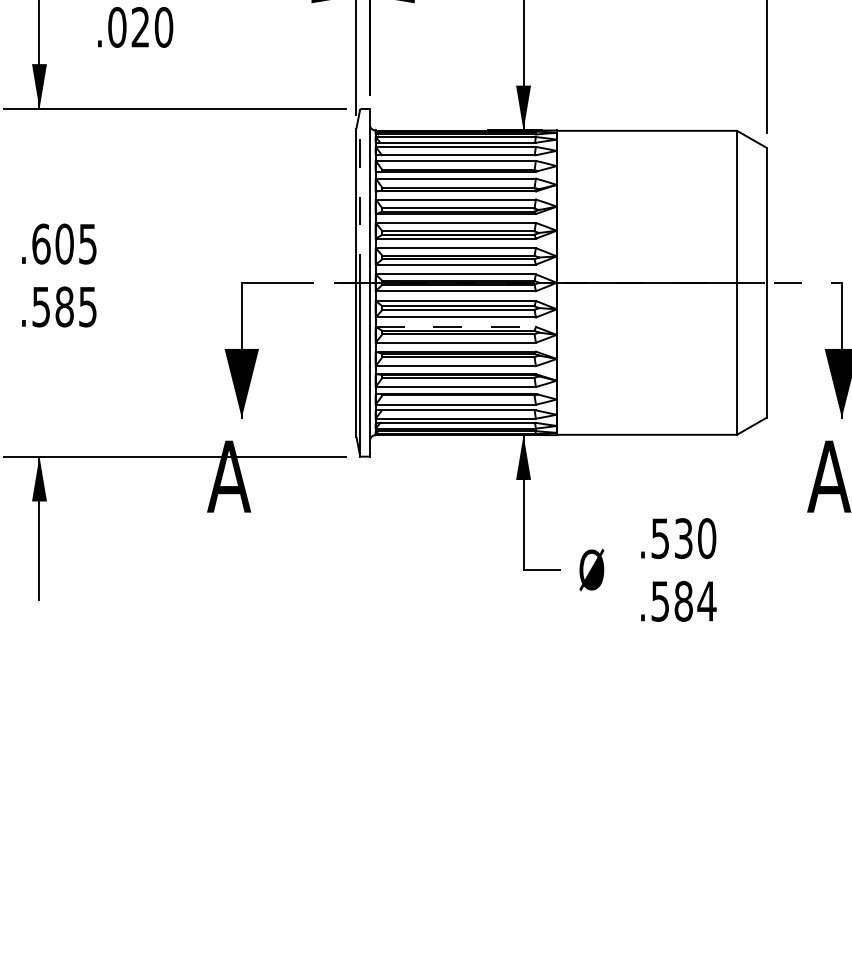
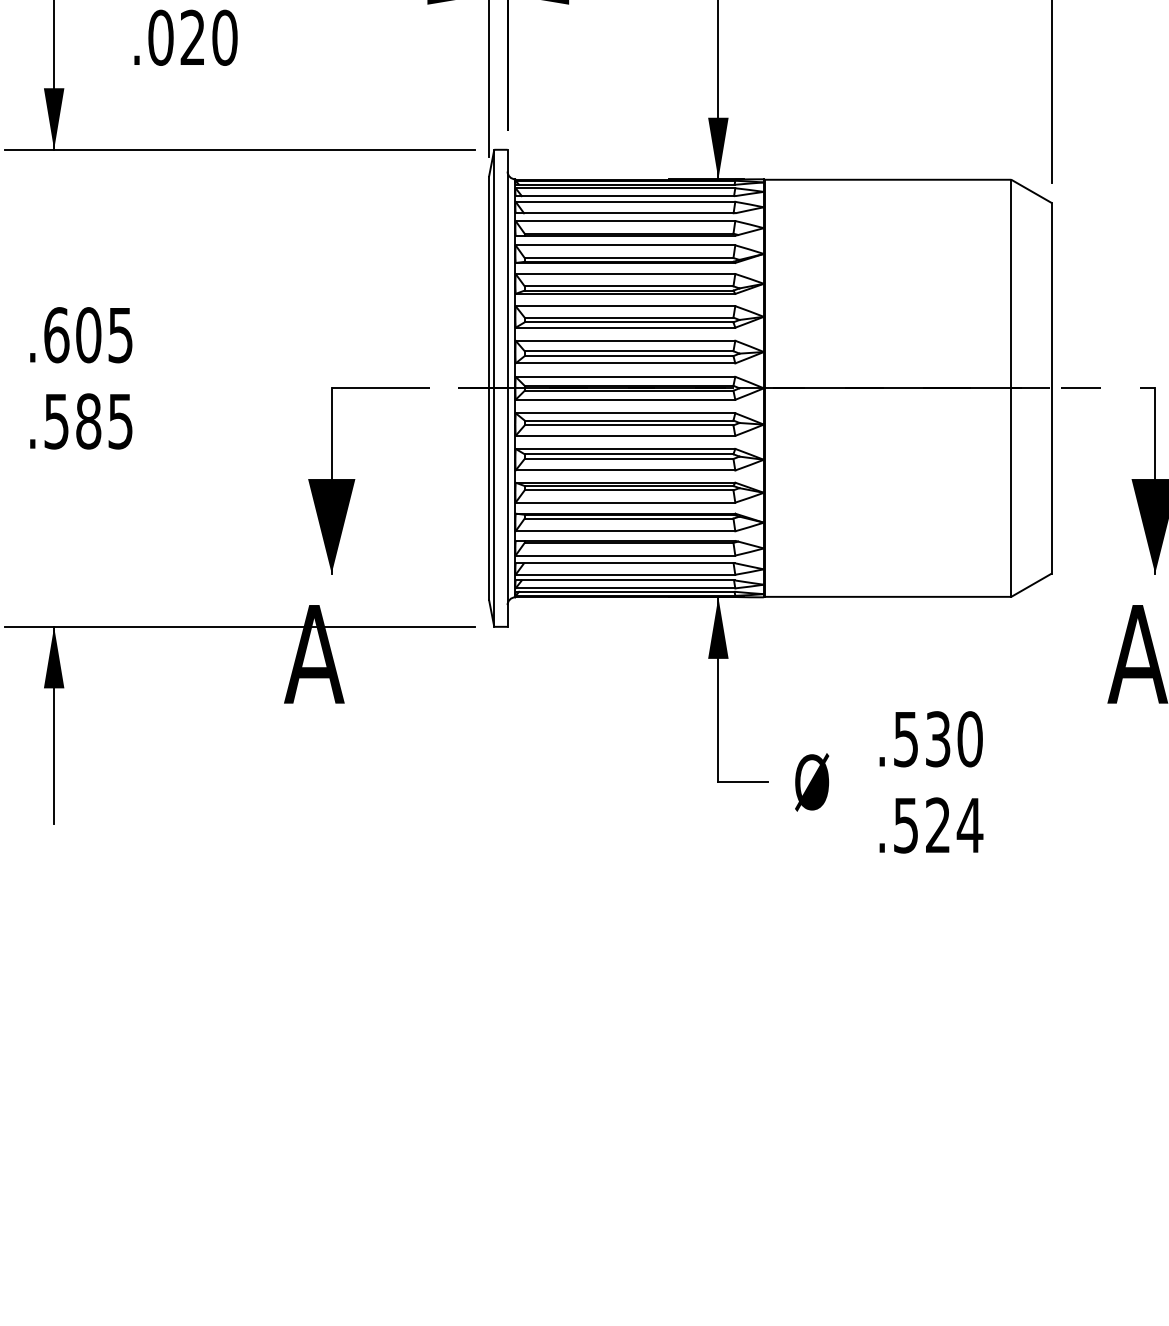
line: (360, 195) -> (494, 268), dashed -> solid
line: (456, 326) -> (626, 448), dashed -> solid
text: (683, 601) -> (937, 825), .584 -> .524

